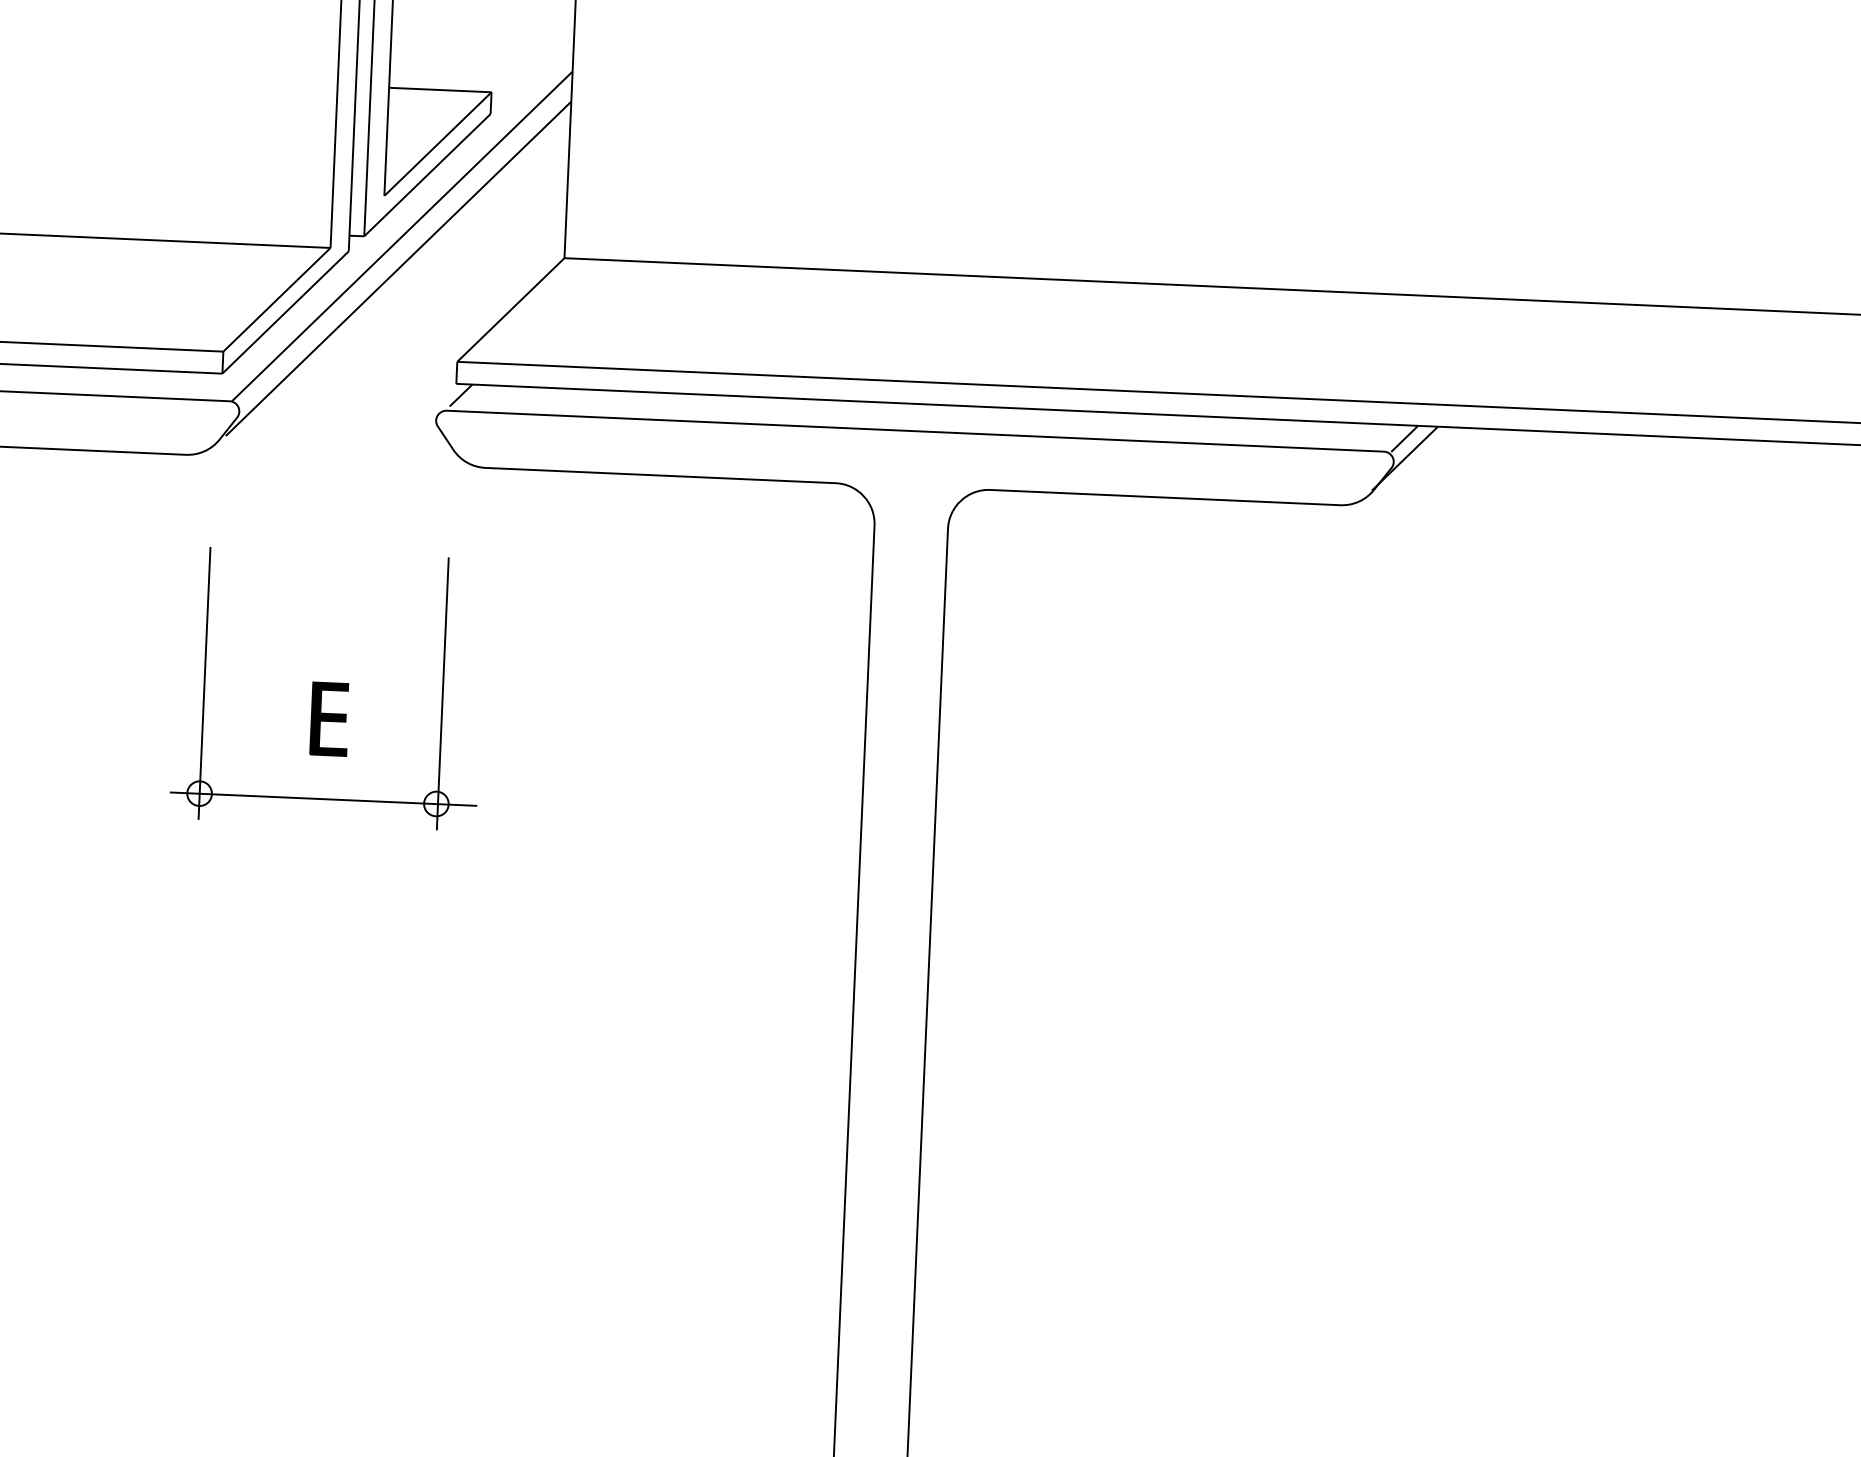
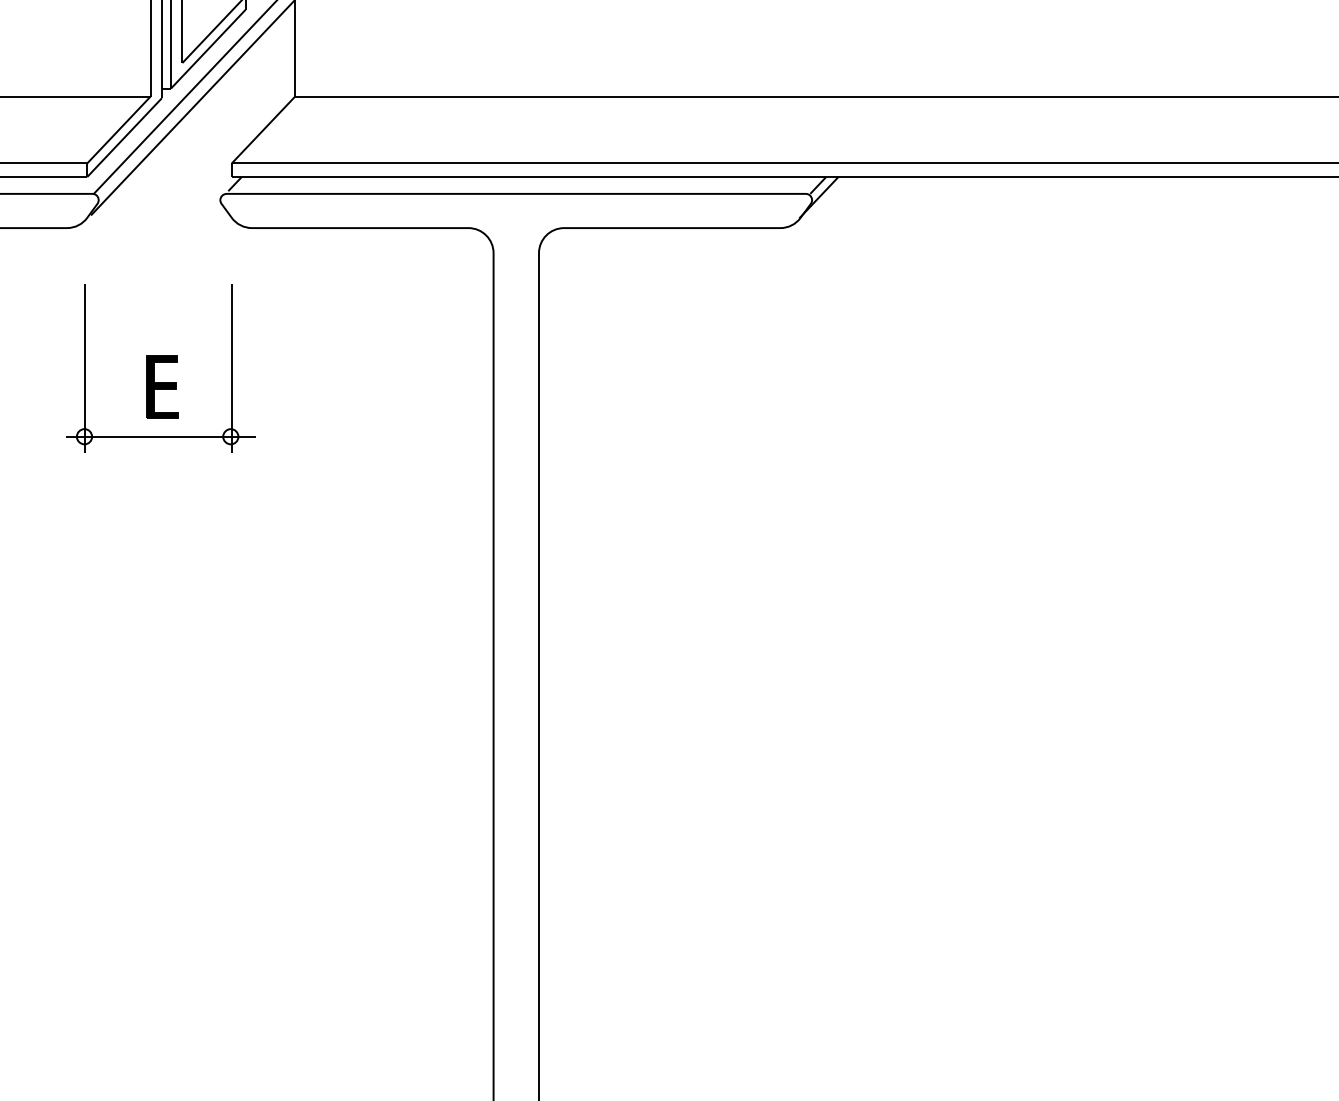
part: (329, 719) -> (162, 387), size x1.4

